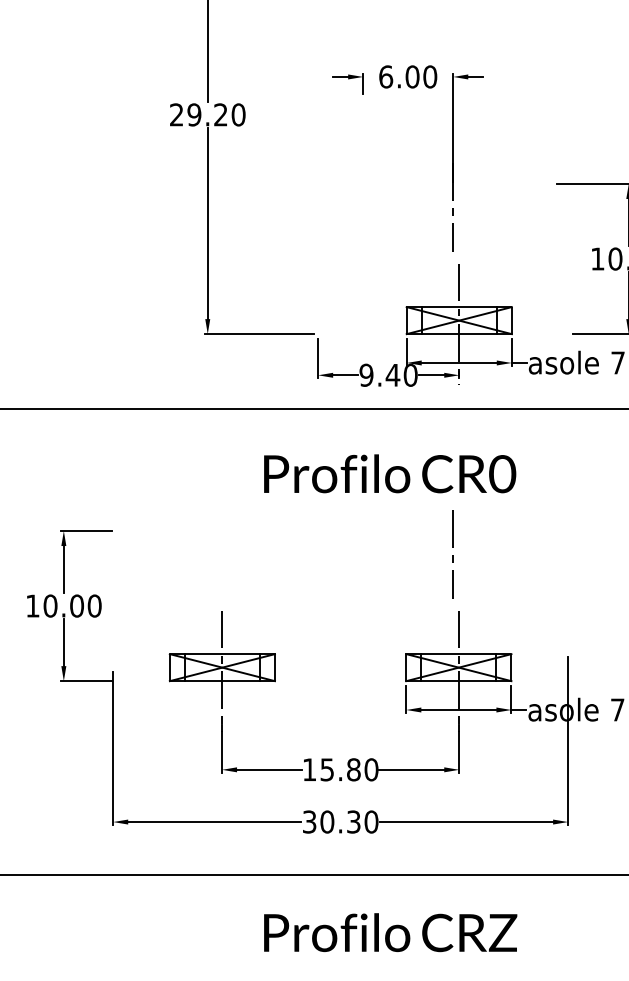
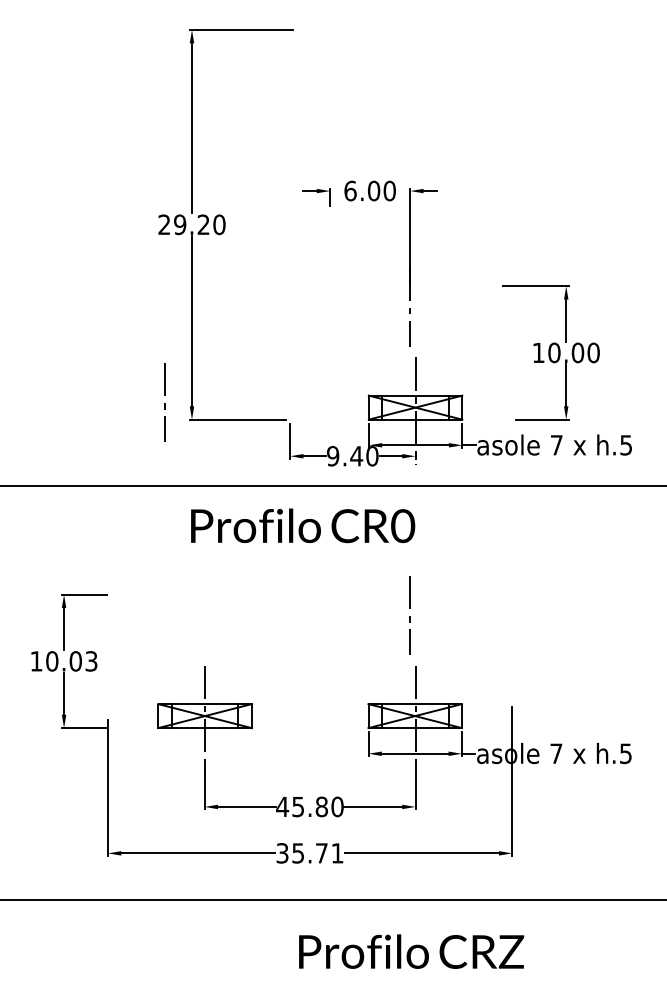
line: (176, 315) -> (164, 403), added
text: (390, 473) -> (303, 525), moved
text: (94, 606) -> (91, 661), 10.00 -> 10.03
text: (309, 769) -> (282, 806), 15.80 -> 45.80
text: (348, 822) -> (317, 853), 30.30 -> 35.71
text: (390, 932) -> (411, 951), moved

